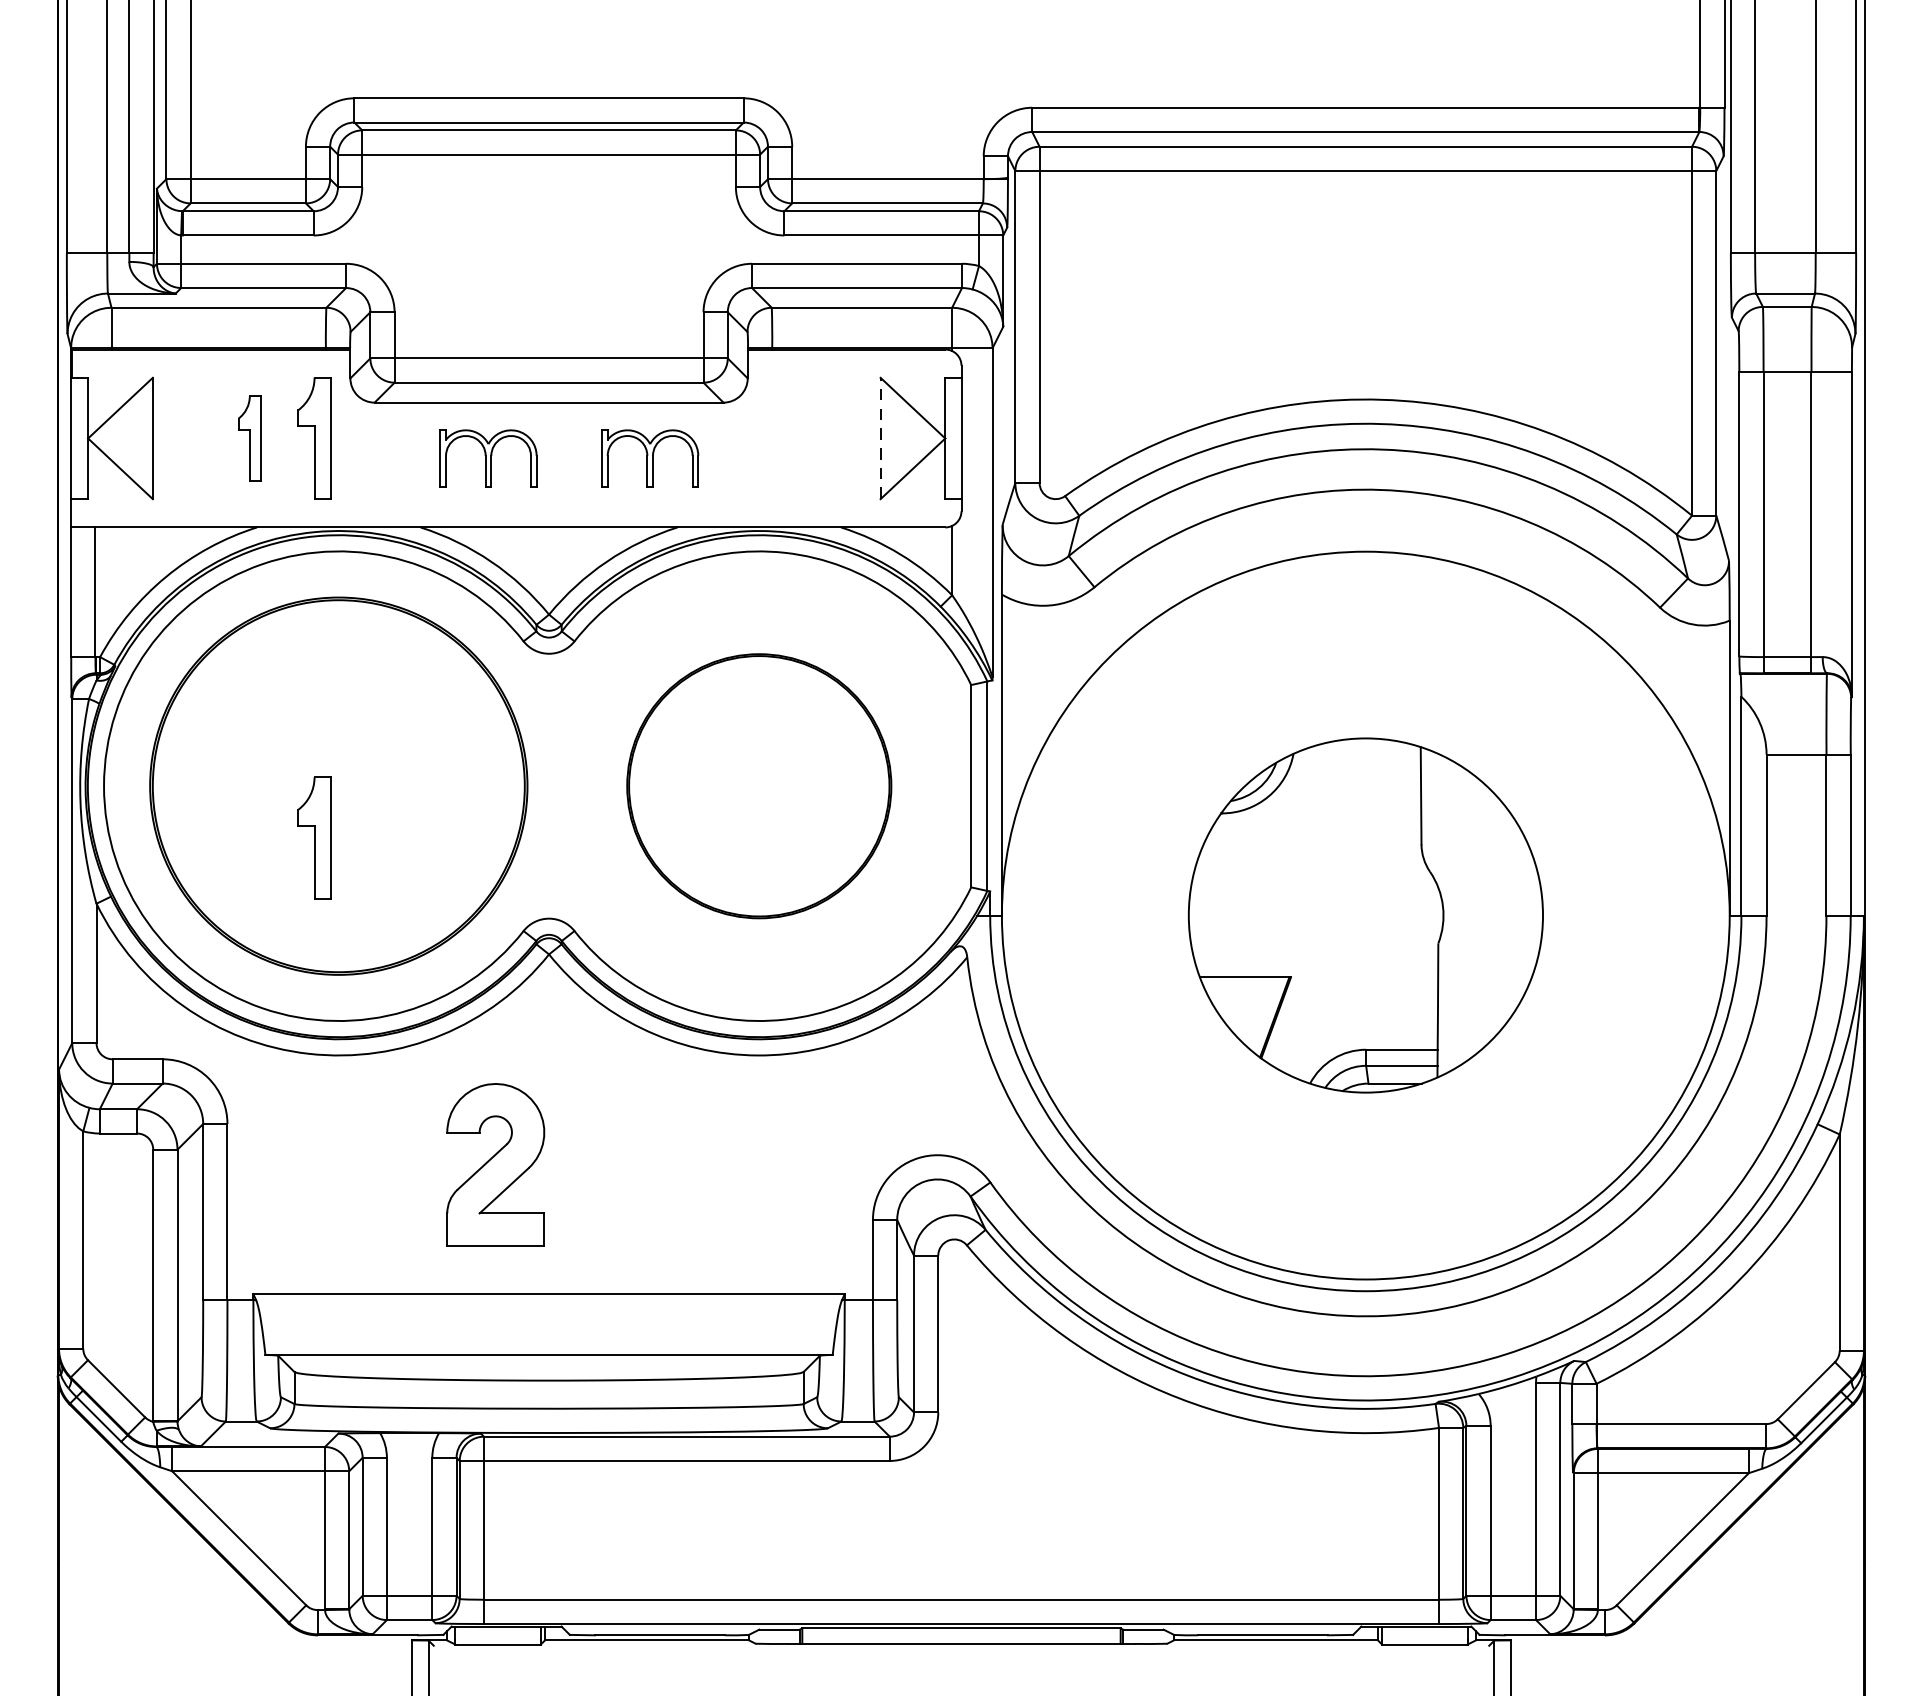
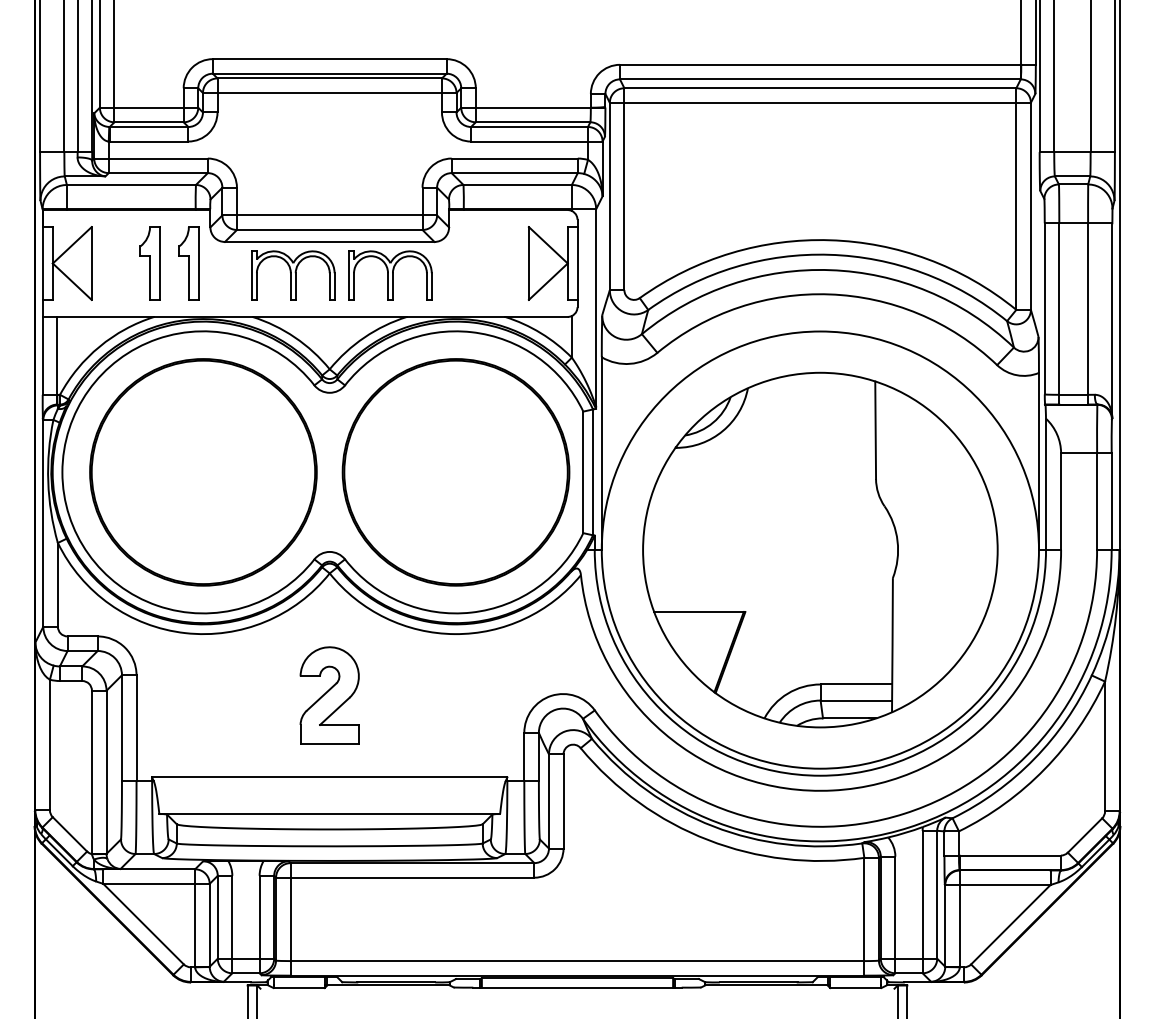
part: (249, 438) -> (149, 263), size x1.43
line: (879, 438) -> (528, 263), dashed -> solid
part: (488, 458) -> (293, 275), size x1.43
part: (650, 458) -> (390, 275), size x1.43
part: (758, 786) -> (455, 472), size x1.43
part: (313, 838) -> (188, 503), removed
part: (1366, 914) -> (820, 549), size x1.67
part: (495, 1164) -> (329, 695), moved

